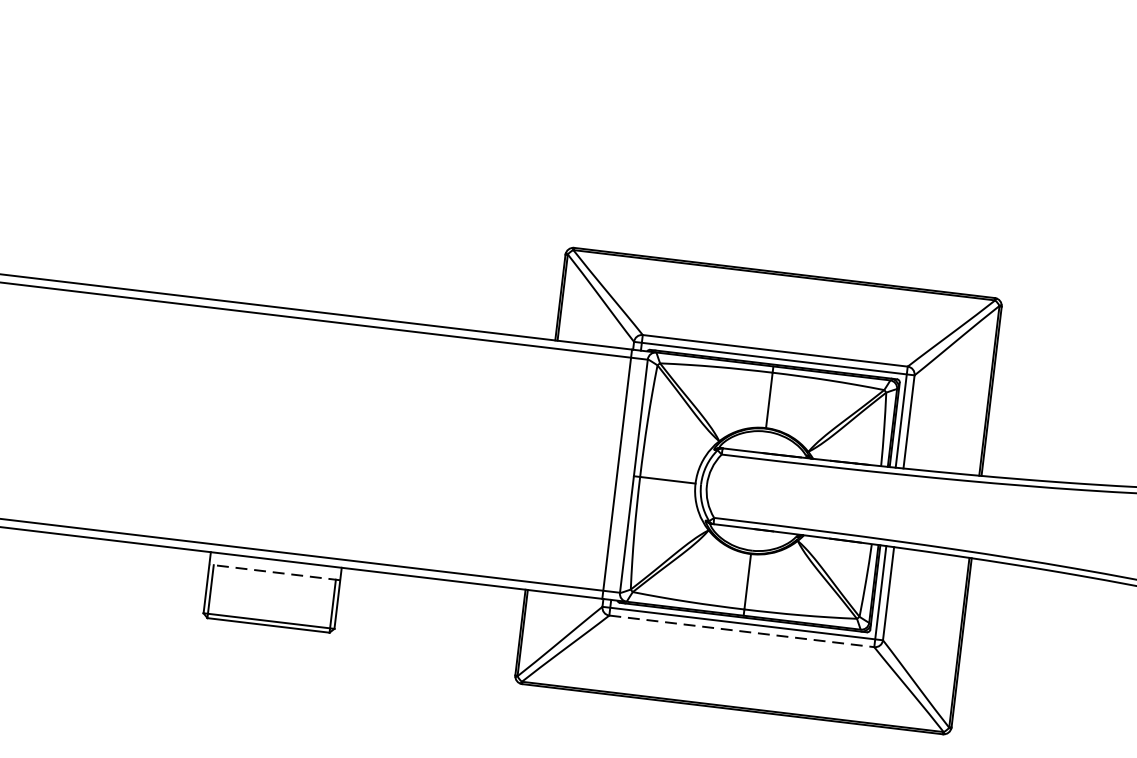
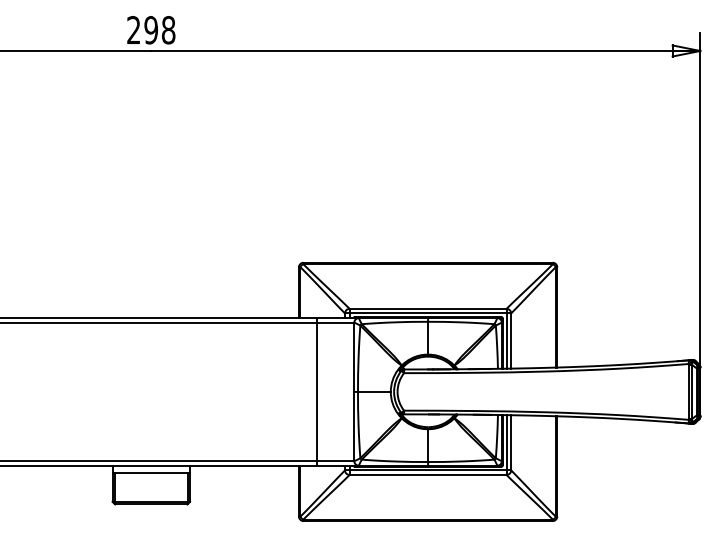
line: (617, 473) -> (317, 391), moved
line: (275, 573) -> (151, 473), dashed -> solid
line: (742, 630) -> (428, 474), dashed -> solid

